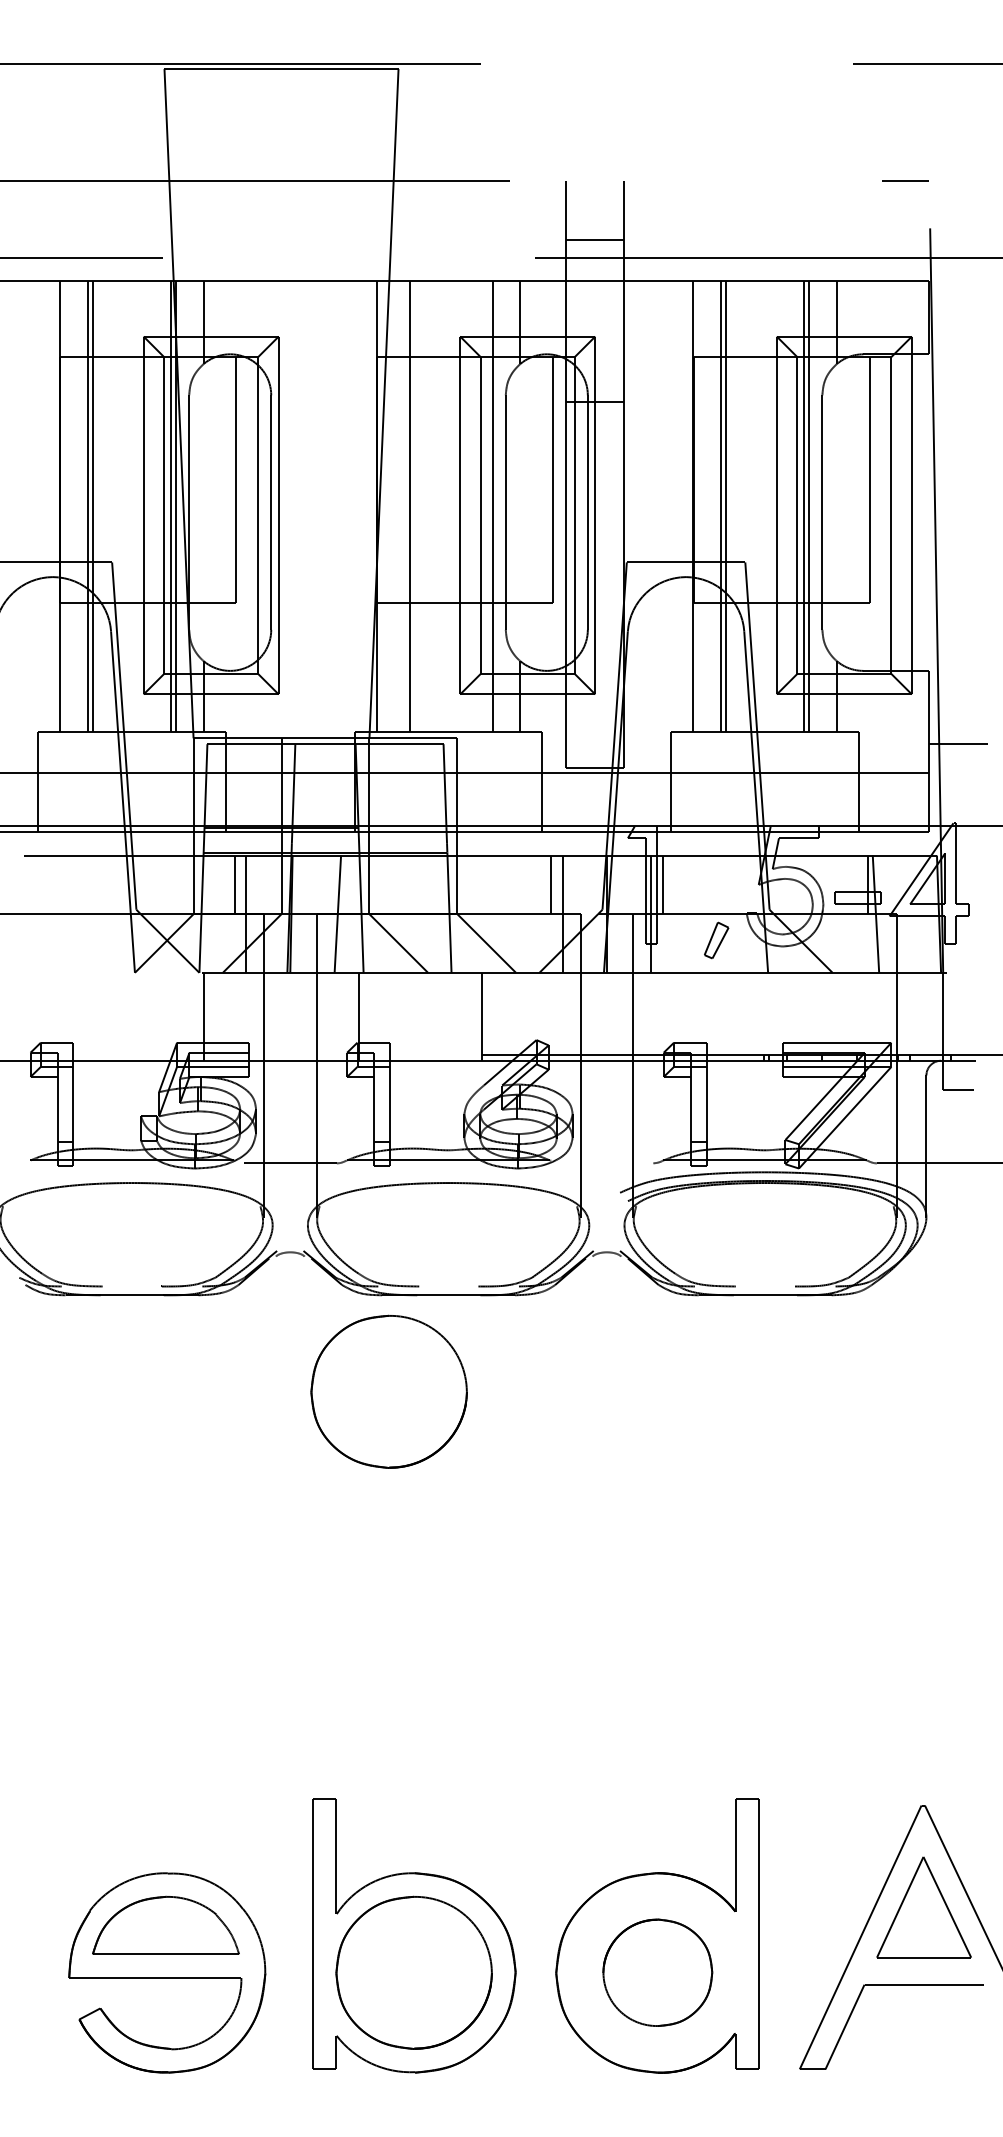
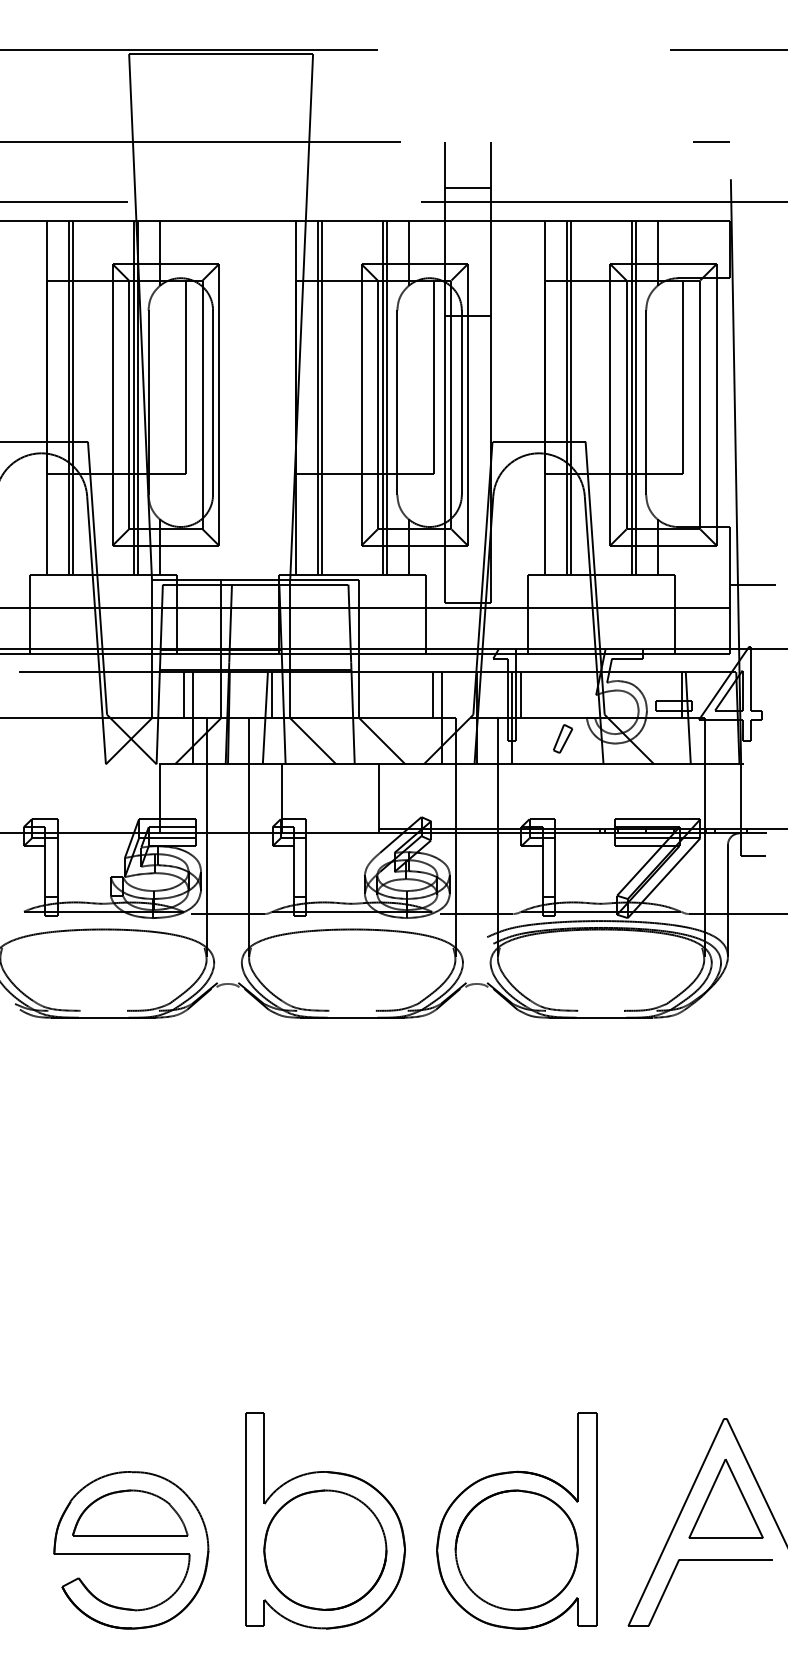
line: (404, 506) -> (317, 397), added
line: (487, 506) -> (382, 397), added
line: (346, 884) -> (272, 694), added
line: (606, 1163) -> (476, 914), added
part: (388, 1391) -> (305, 1093), removed
part: (657, 1972) -> (516, 1549), size x1.43

